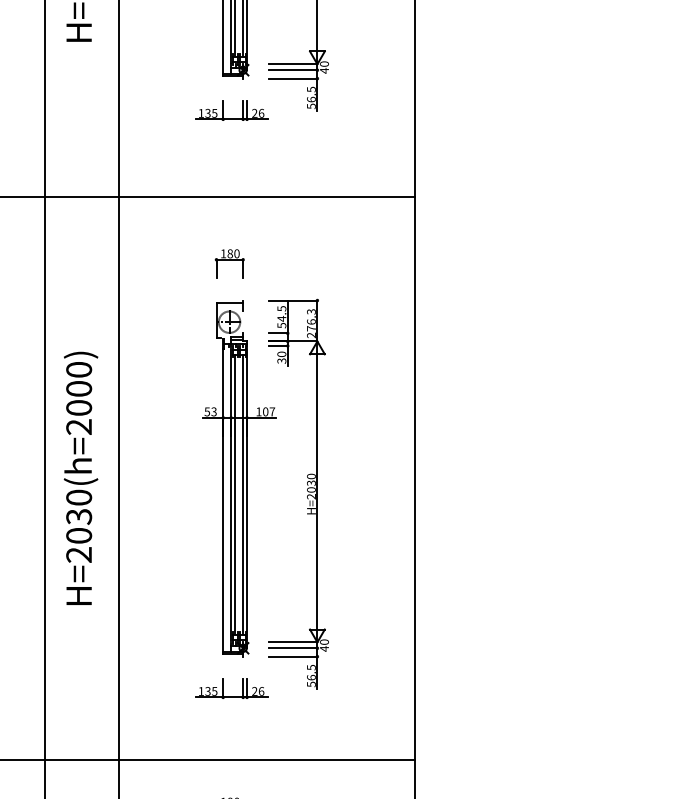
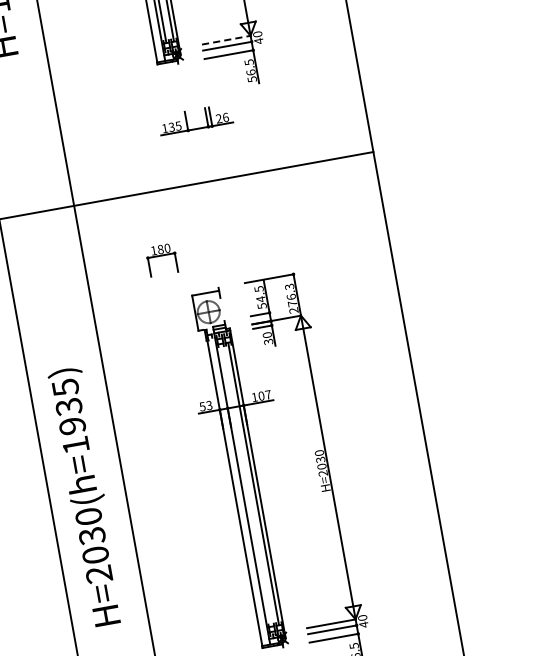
line: (293, 64) -> (226, 40), solid -> dashed
part: (223, 110) -> (186, 121), moved
part: (229, 263) -> (161, 259), moved
text: (79, 398) -> (71, 416), H=2030(h=2000) -> H=2030(h=1935)
line: (235, 494) -> (246, 485), removed

